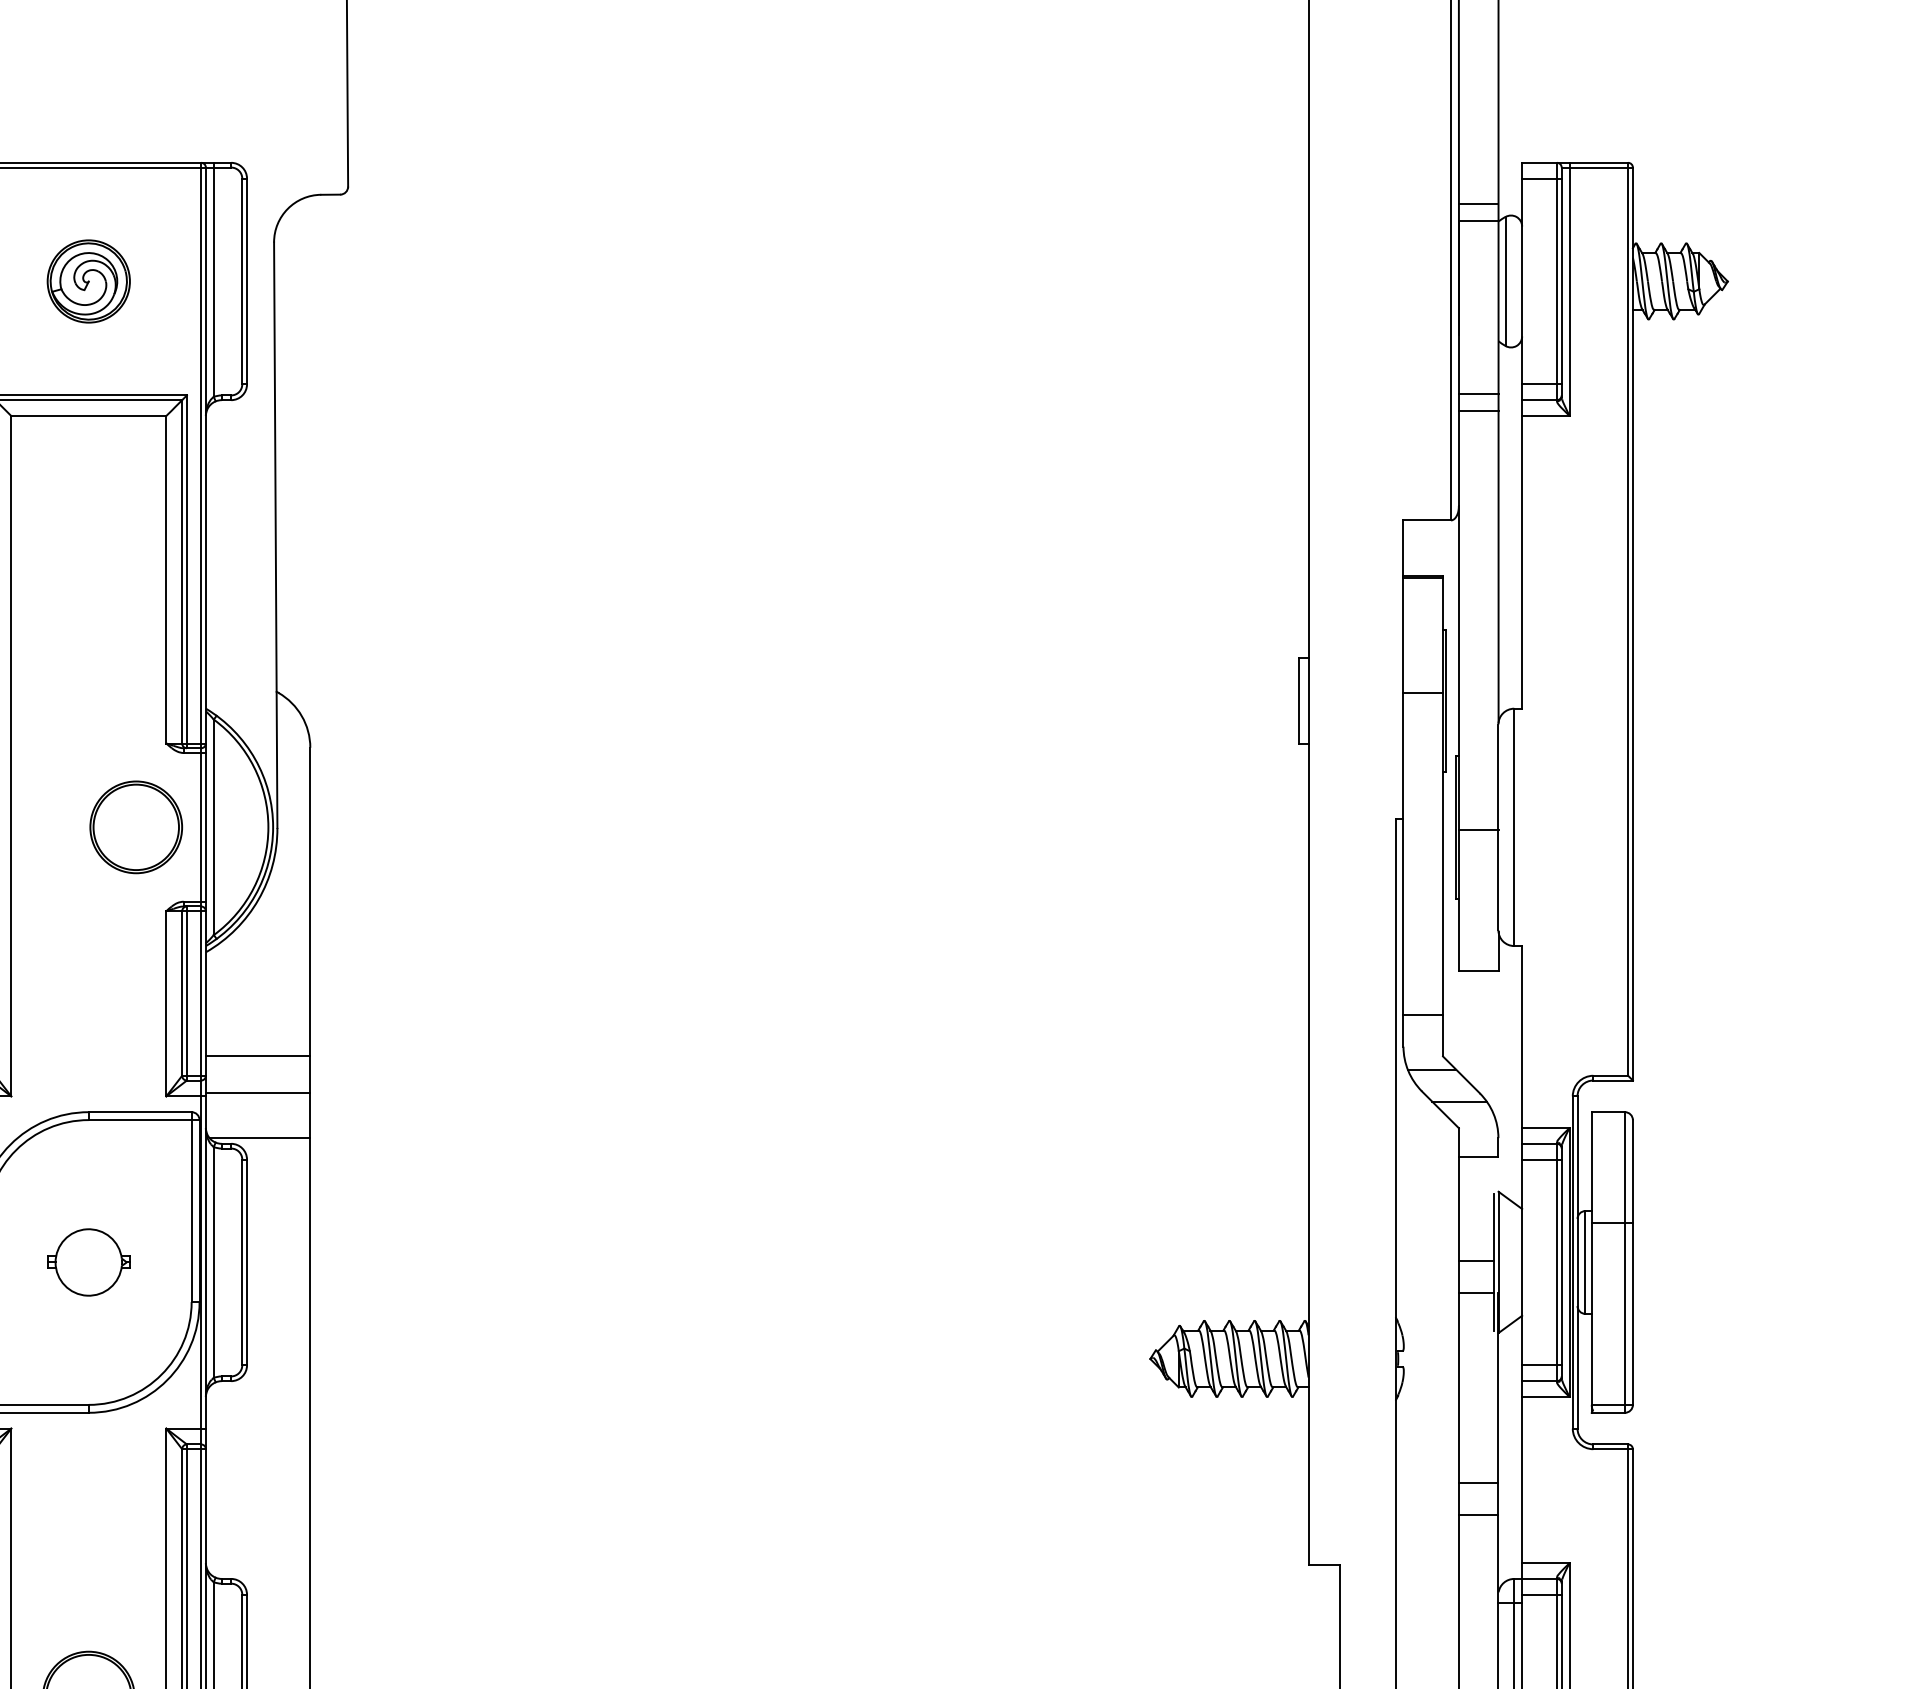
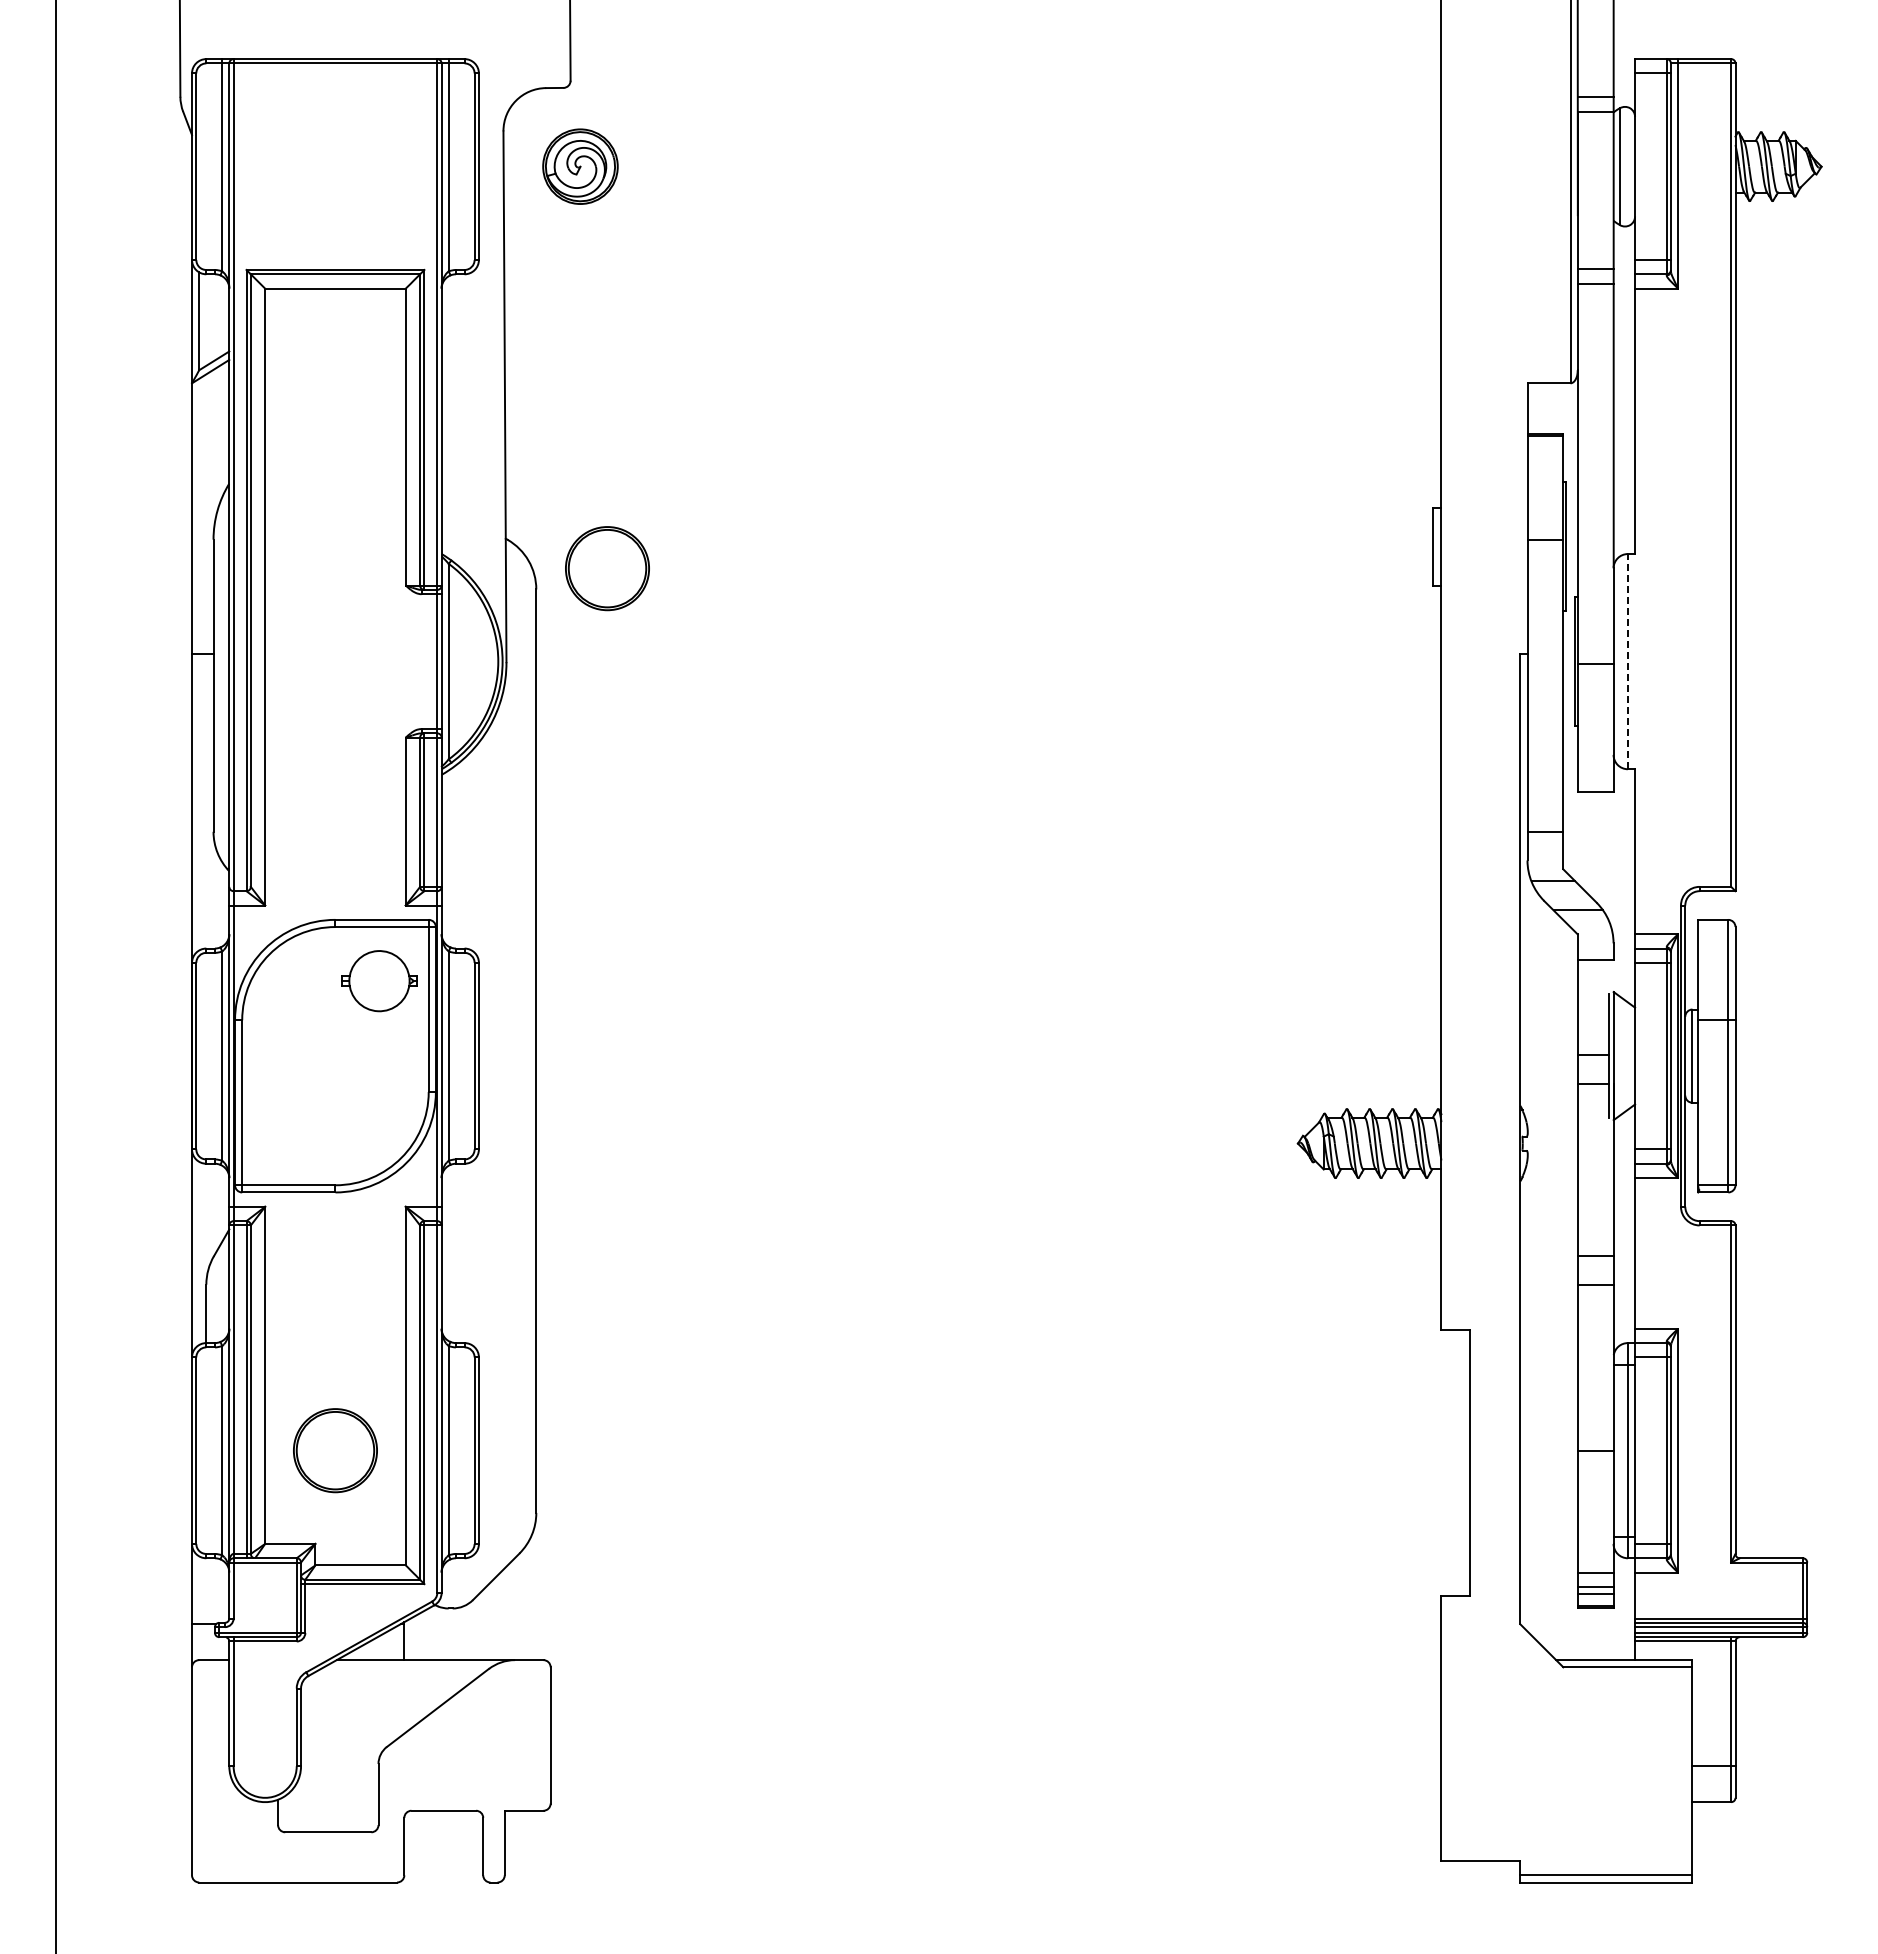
part: (88, 281) -> (580, 166), moved
part: (136, 827) -> (607, 568), moved
line: (1513, 827) -> (1627, 661), solid -> dashed
line: (257, 1056) -> (488, 869), removed
line: (257, 1093) -> (488, 902), removed
line: (259, 1138) -> (490, 943), removed
part: (88, 1262) -> (379, 981), moved

